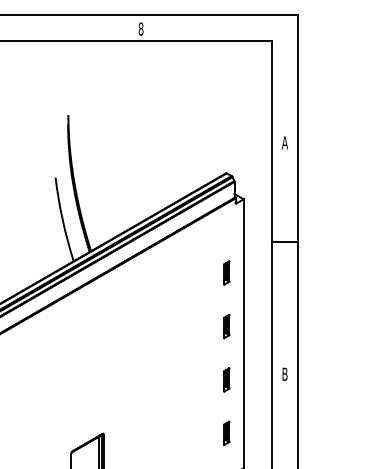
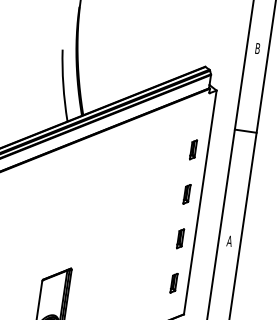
text: (284, 142) -> (257, 48), A -> B
text: (284, 373) -> (229, 240), B -> A

